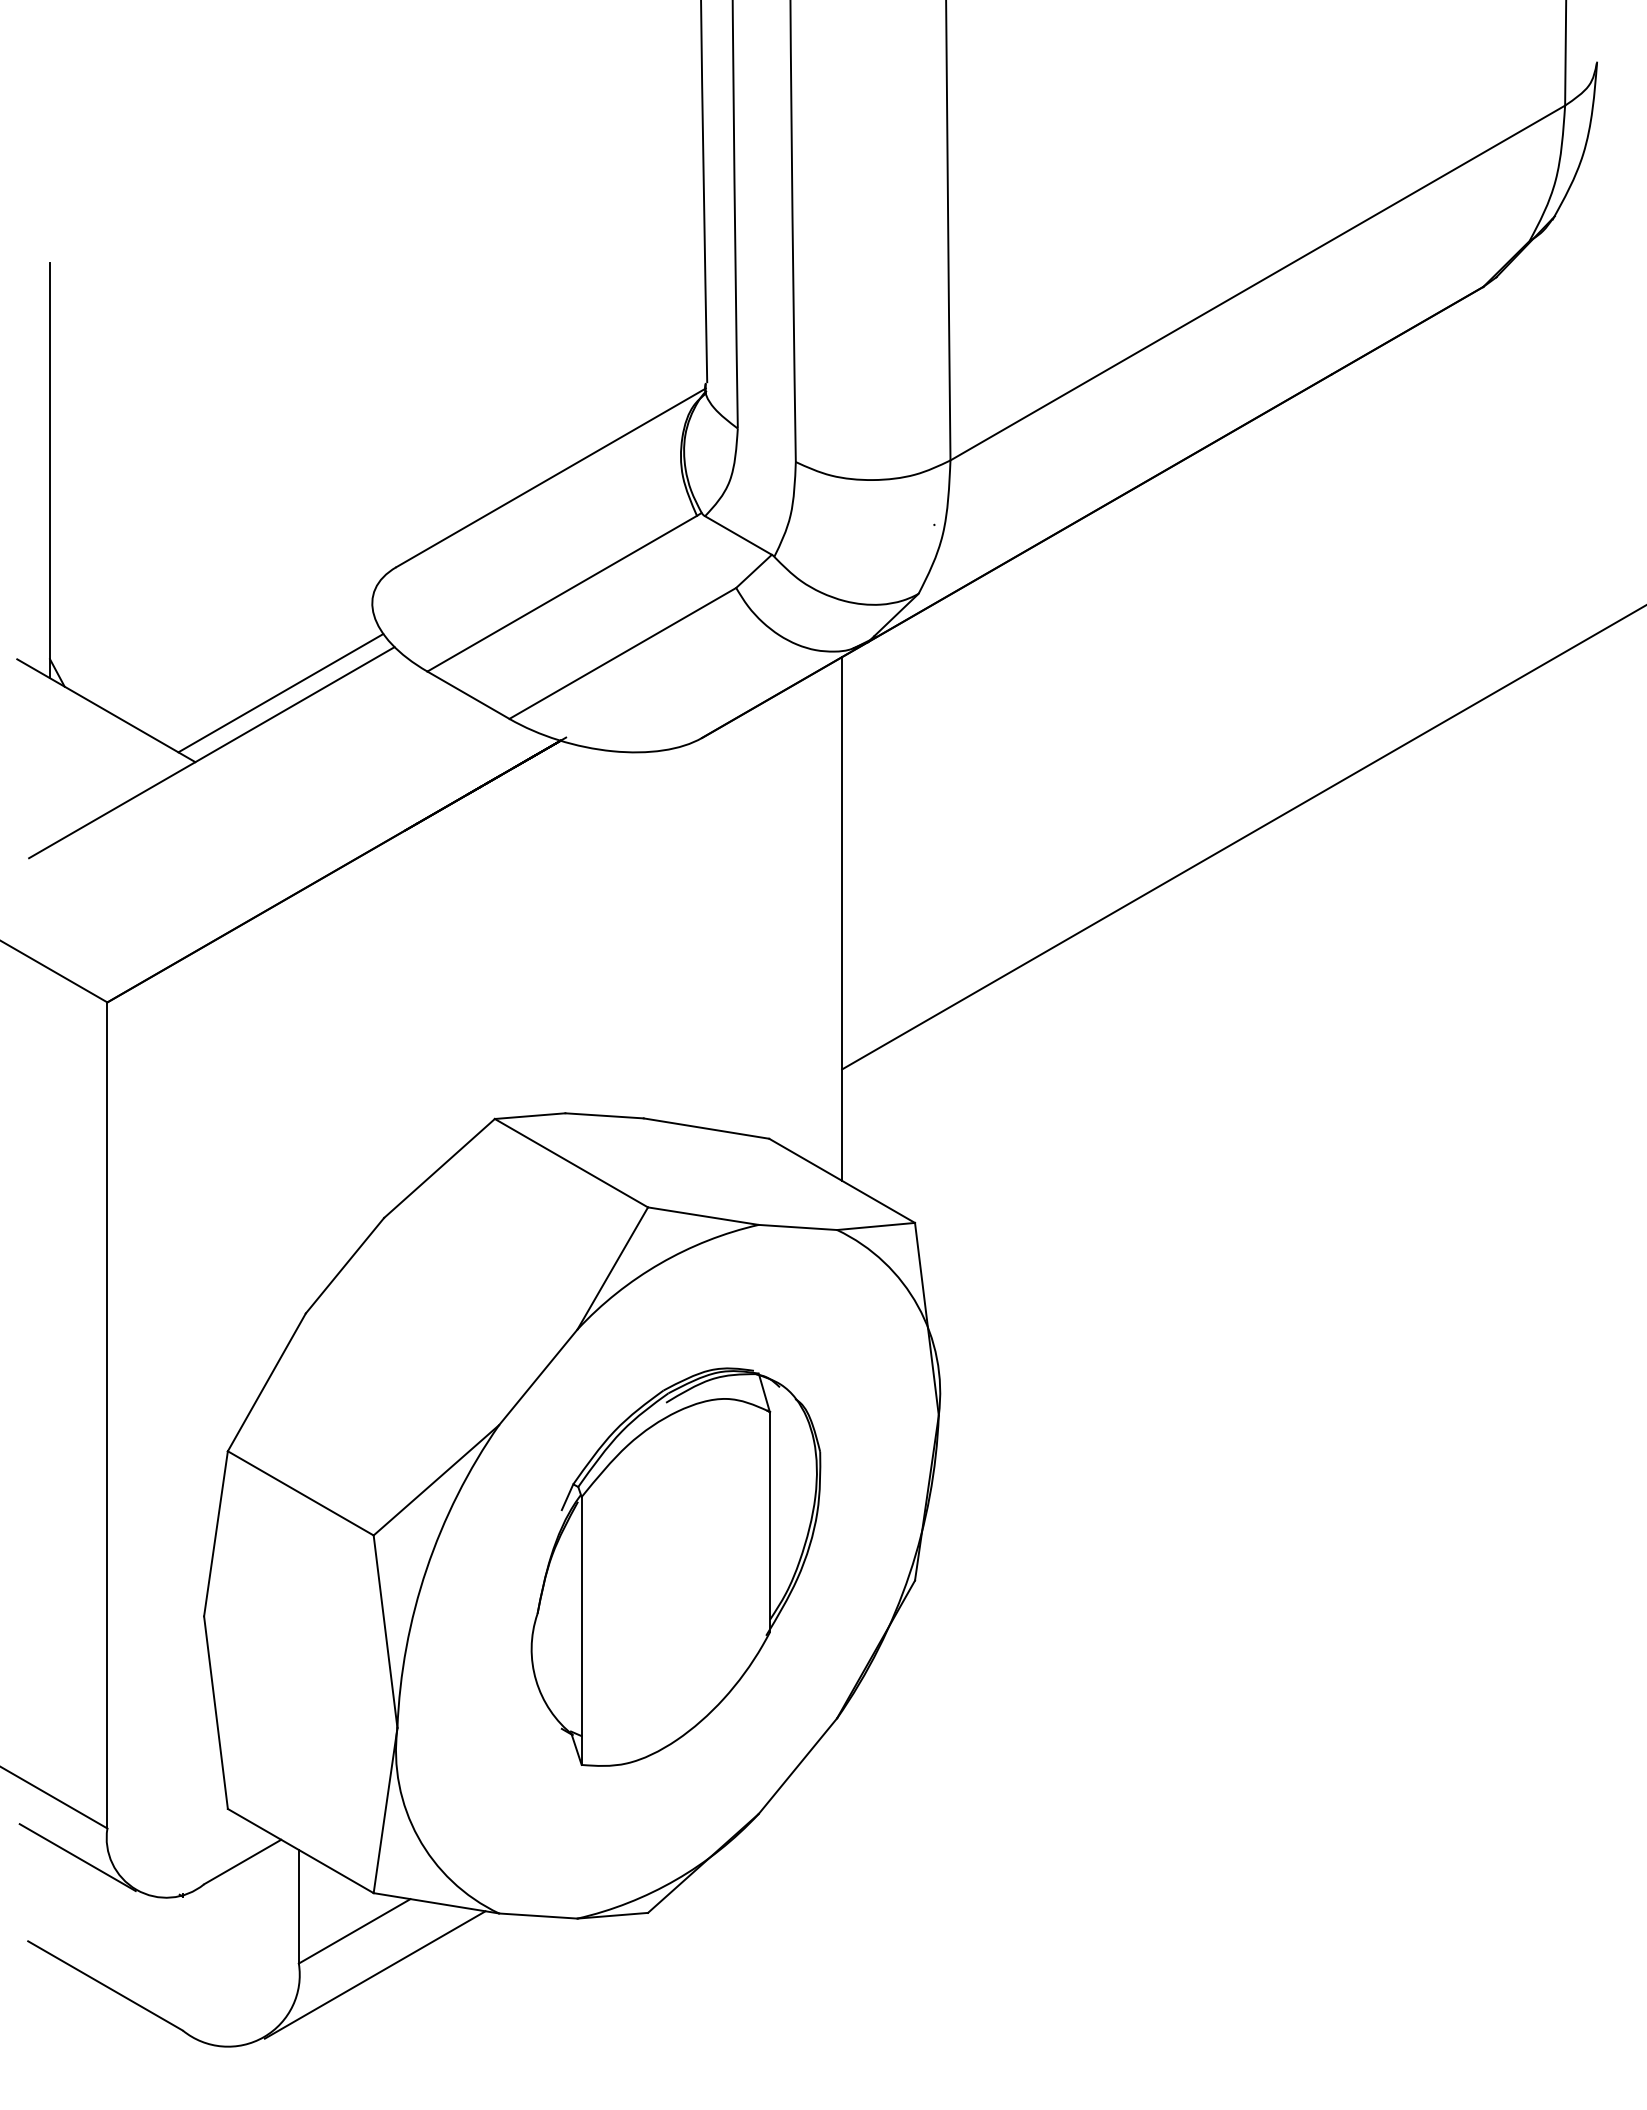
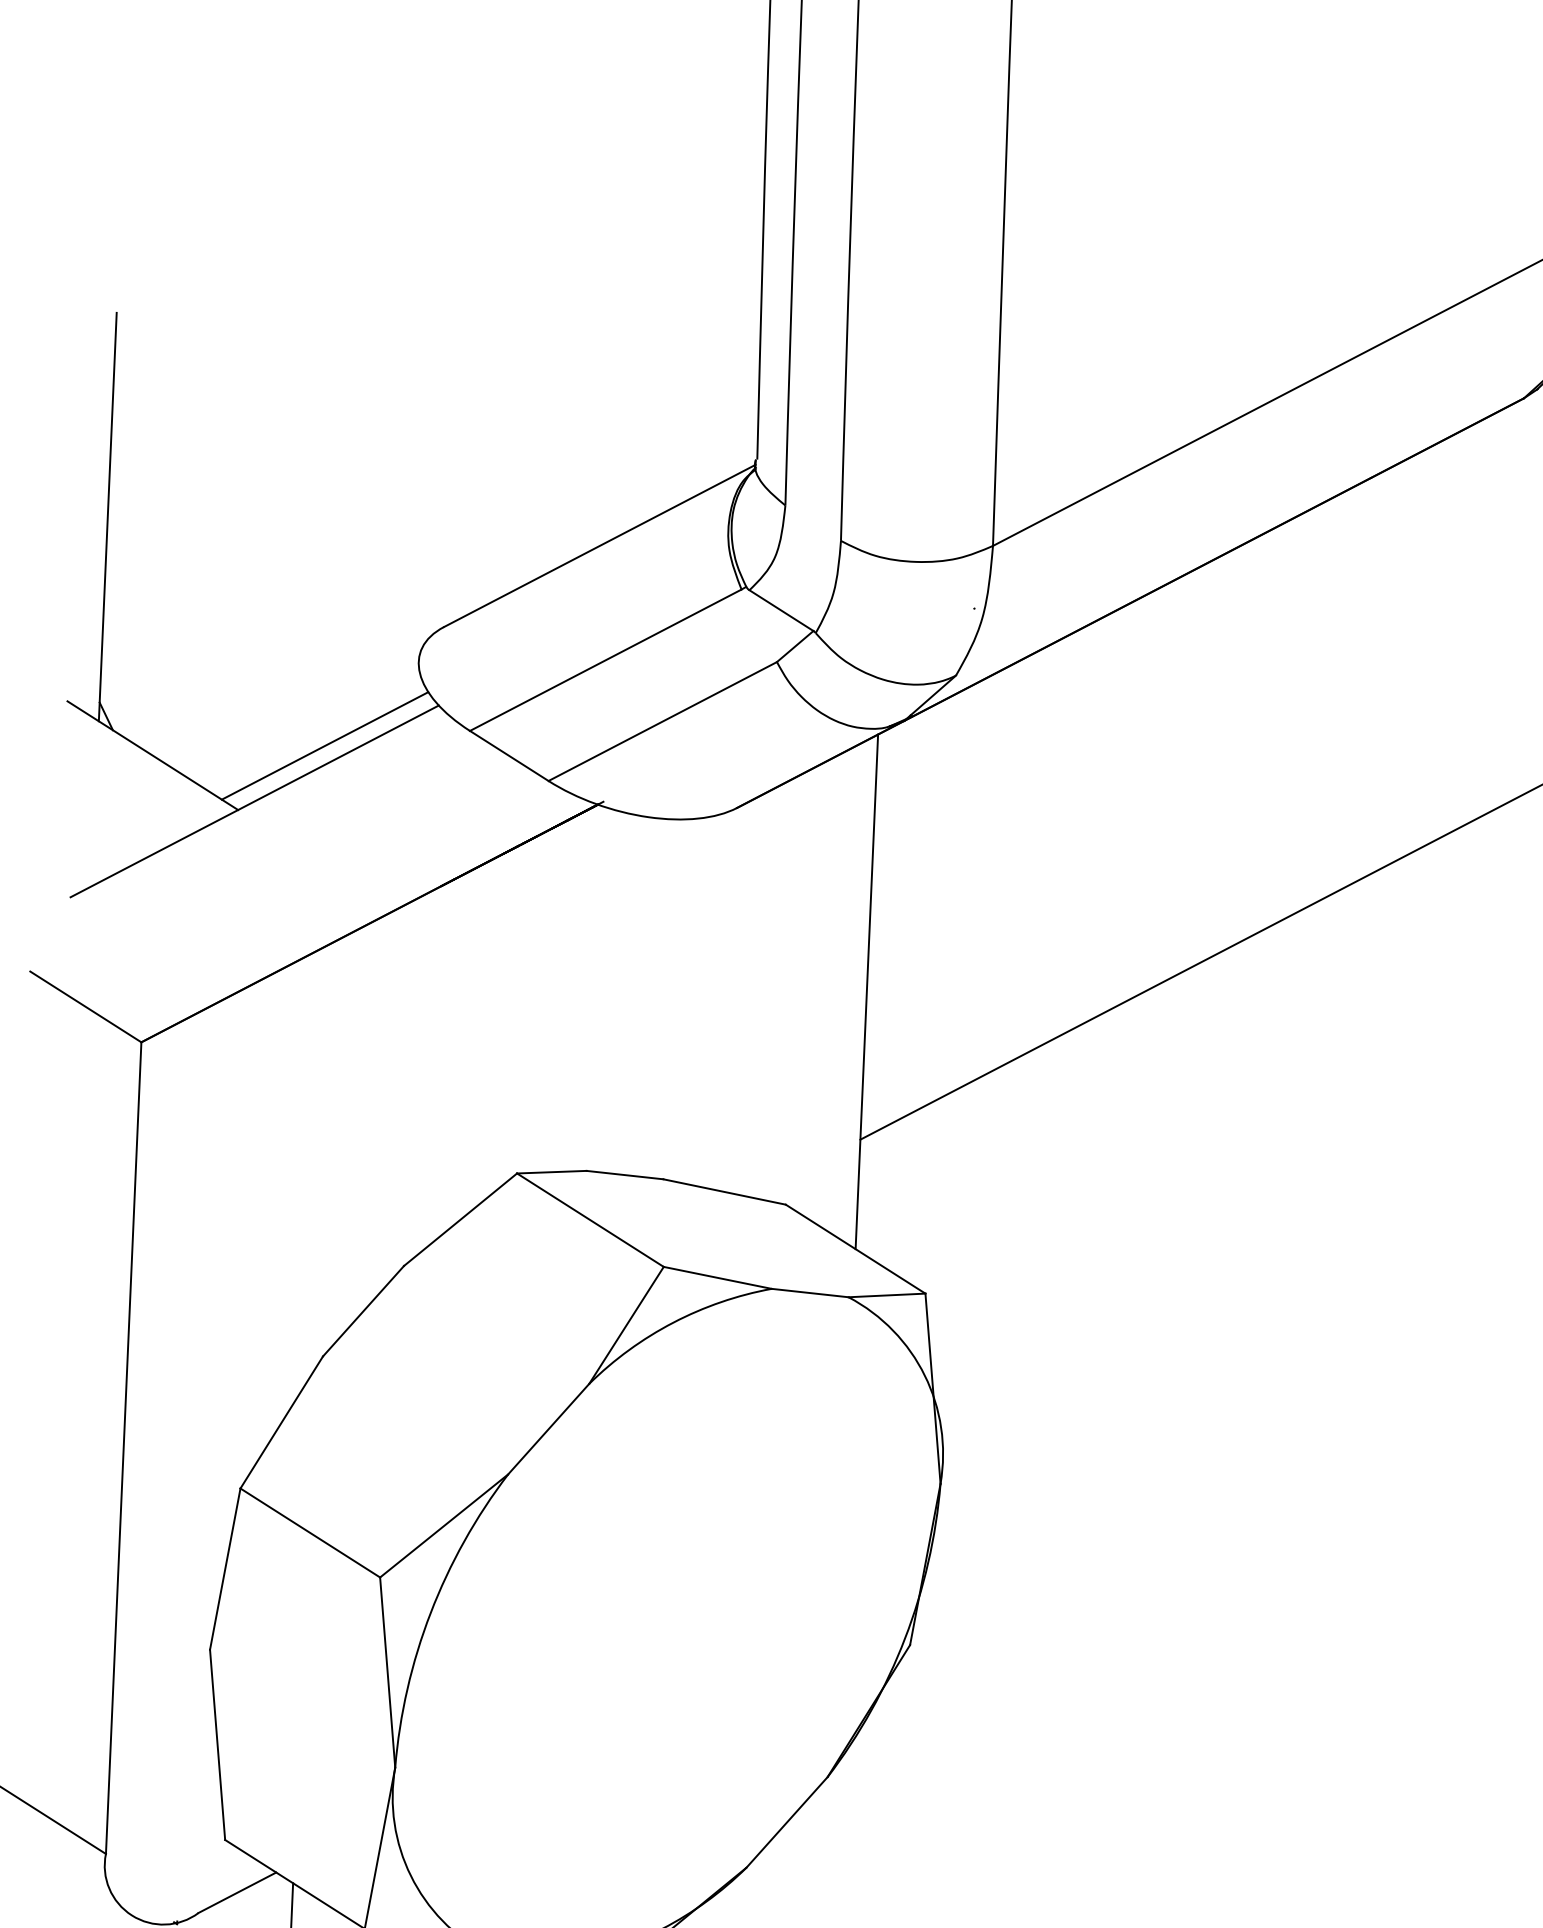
part: (675, 1566) -> (675, 1620), removed
line: (77, 1857) -> (75, 1881), removed

